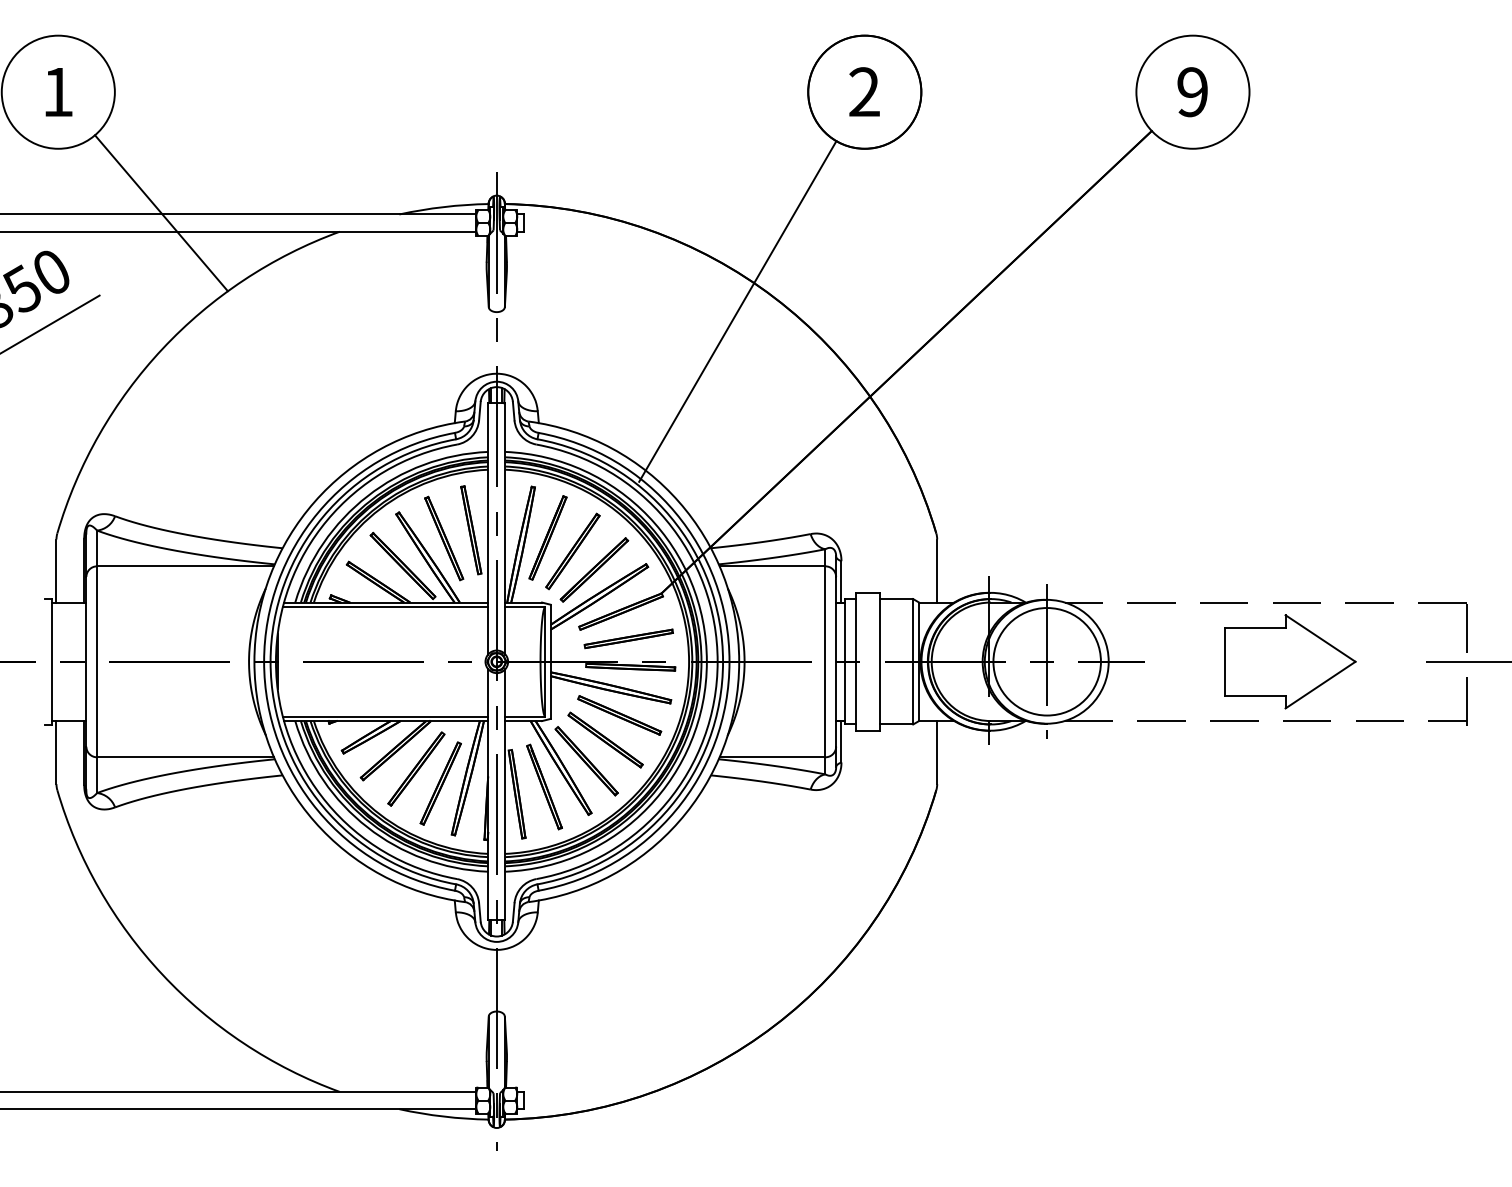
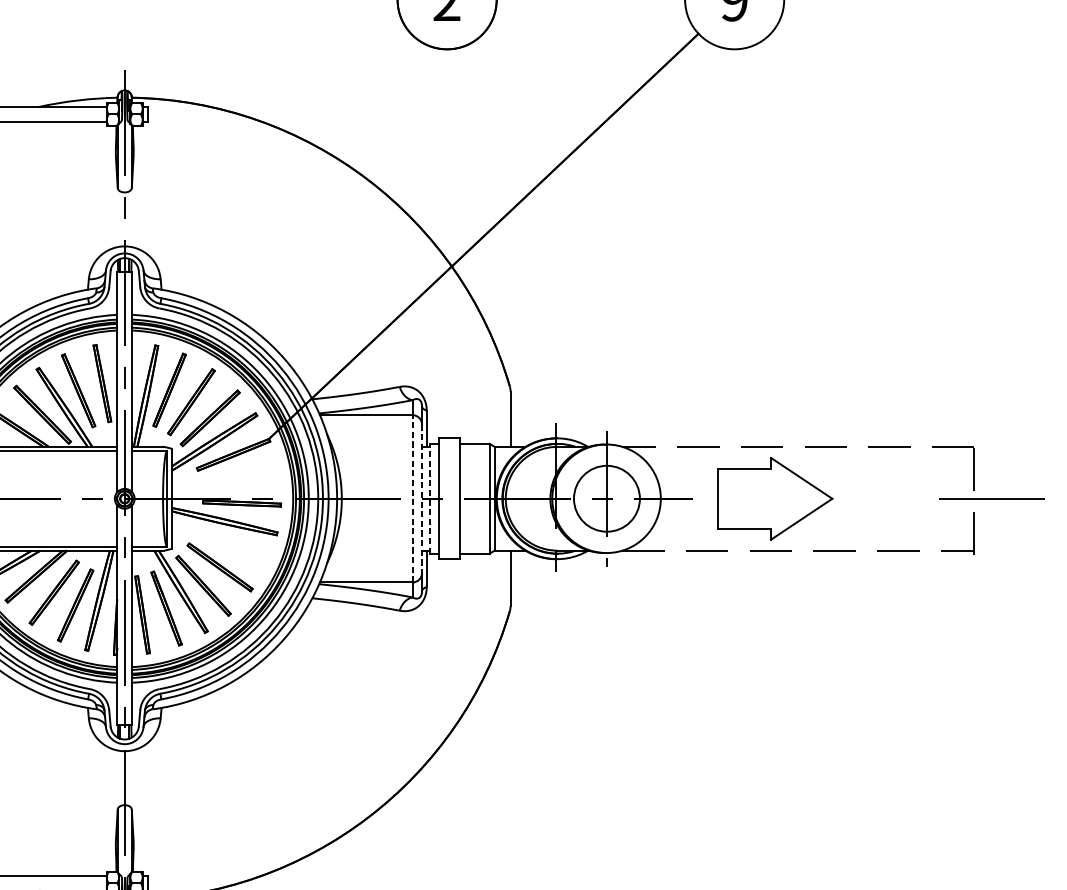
line: (737, 311) -> (335, 191), removed
part: (628, 638) -> (240, 478), removed
line: (825, 661) -> (412, 498), solid -> dashed
line: (836, 661) -> (422, 498), solid -> dashed
line: (844, 661) -> (429, 498), solid -> dashed
circle: (1046, 661) -> (606, 498), size x0.7
part: (1290, 661) -> (775, 498), moved
part: (619, 715) -> (232, 545), removed

